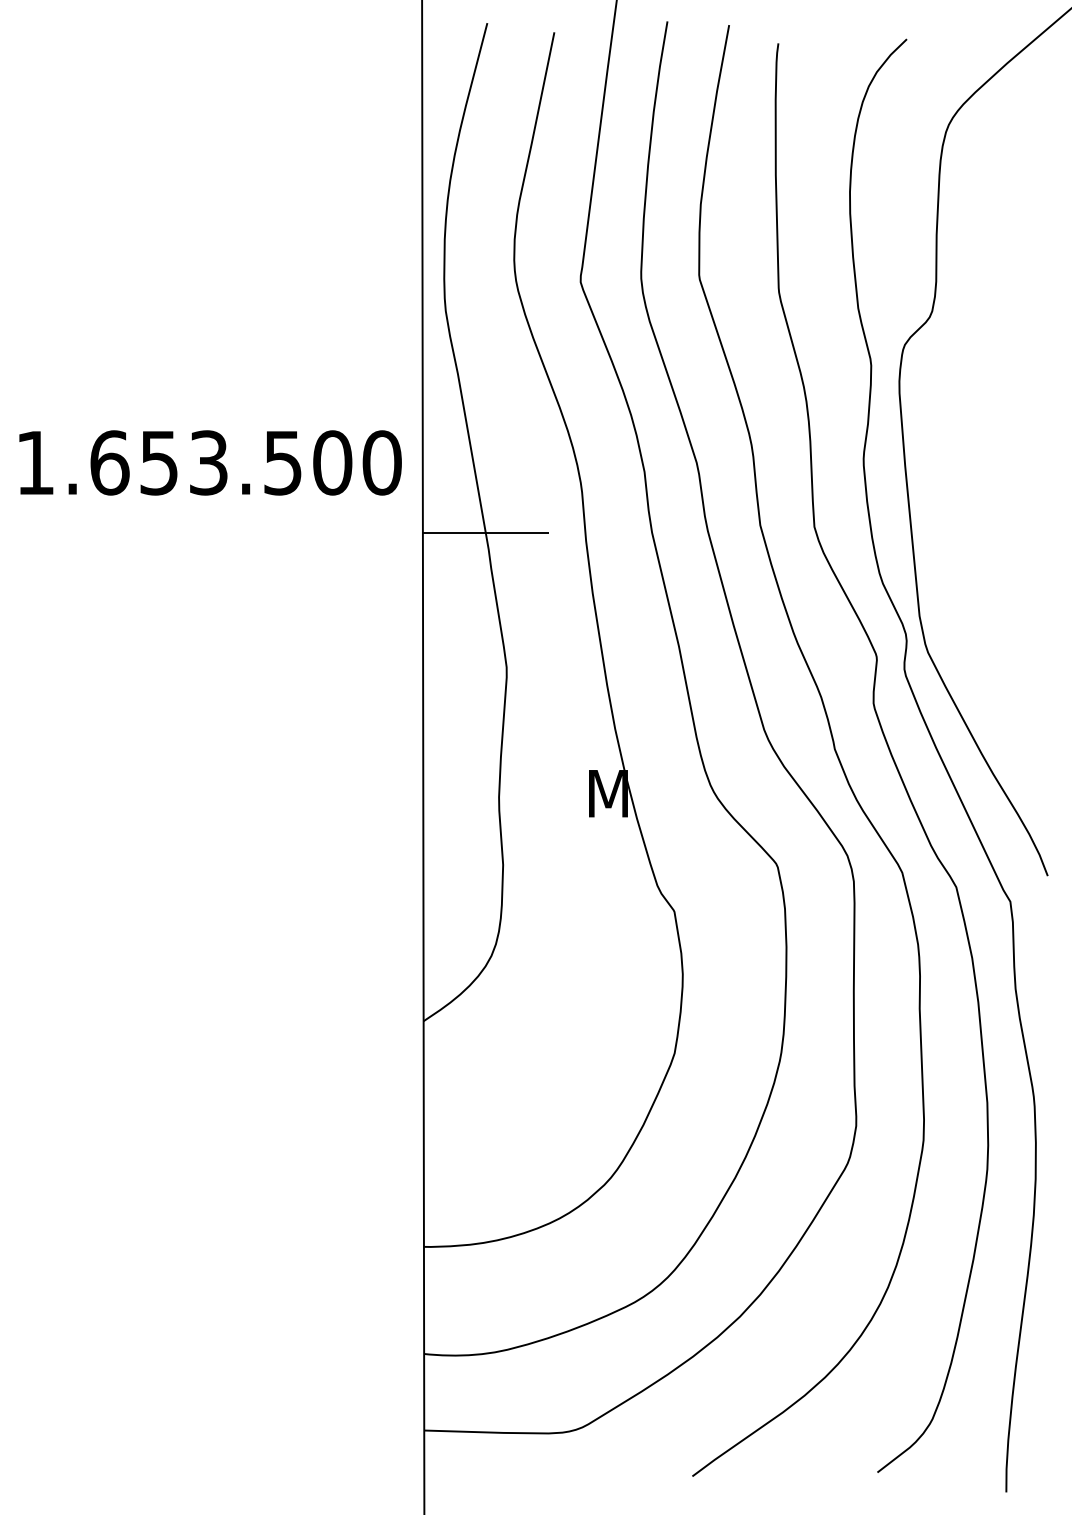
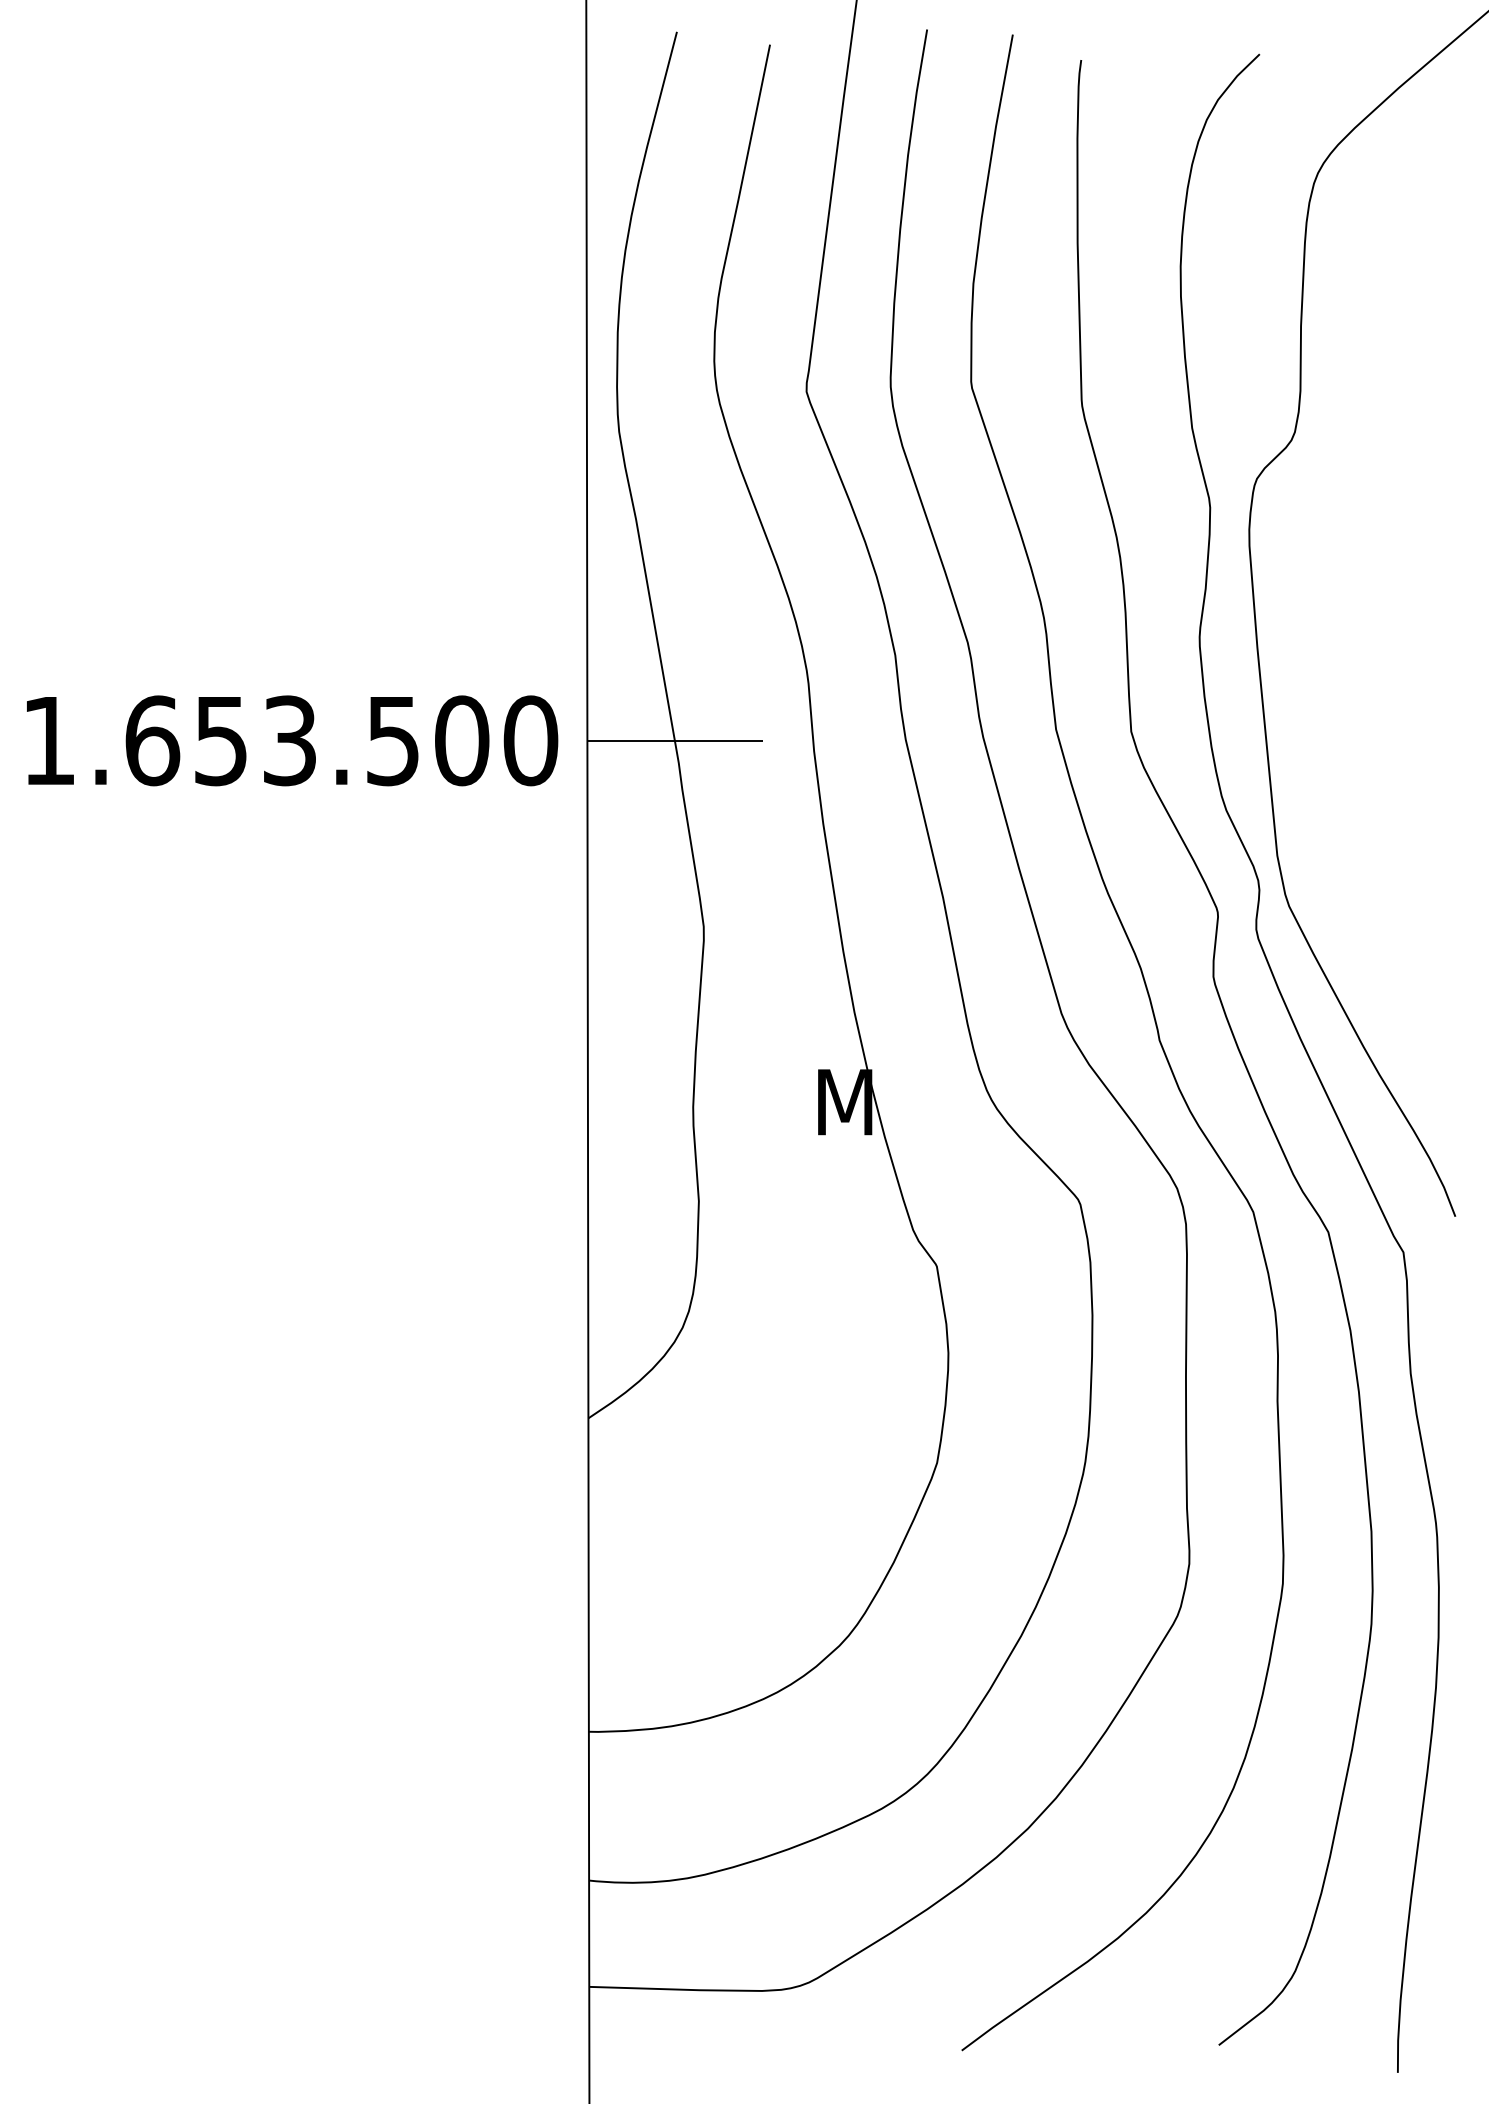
text: (210, 462) -> (292, 740), moved

